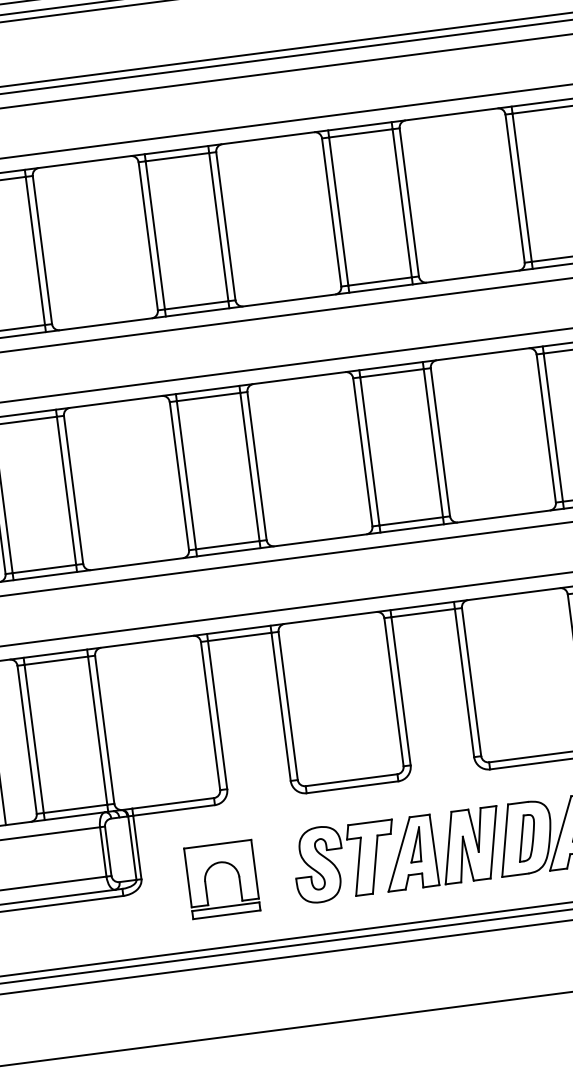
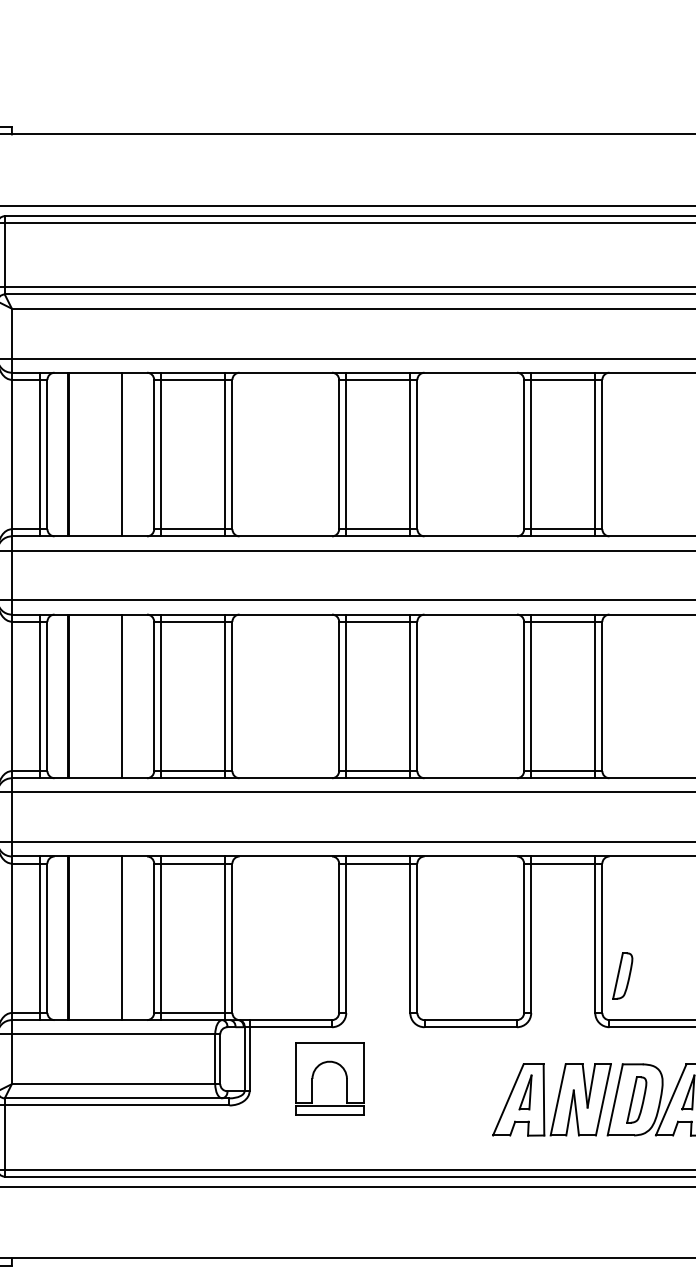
part: (496, 716) -> (622, 975), added
part: (216, 864) -> (325, 1063), moved
part: (336, 866) -> (444, 1103), removed

